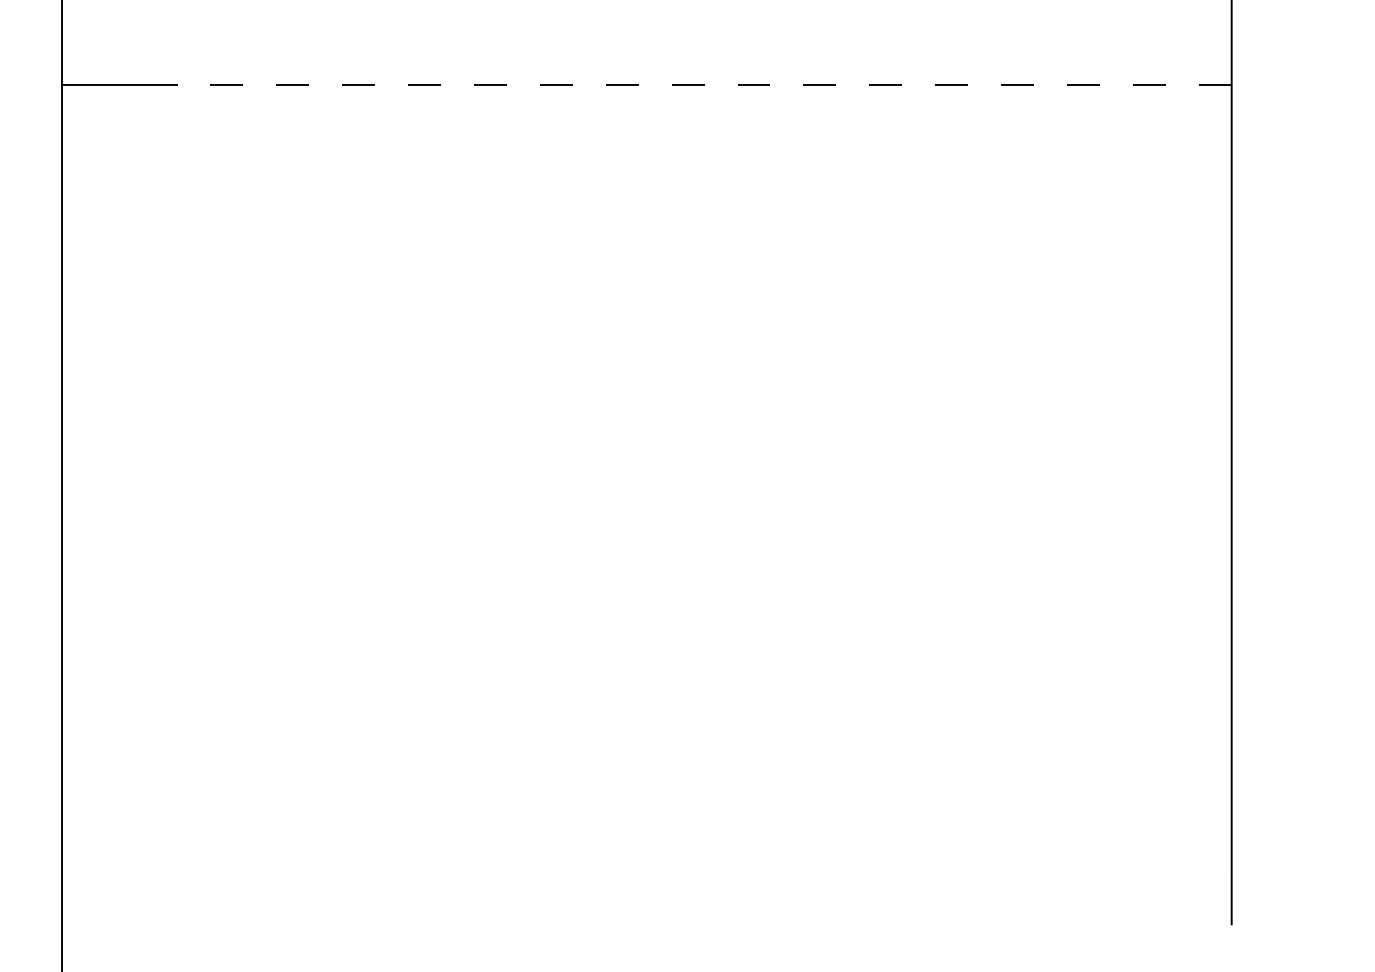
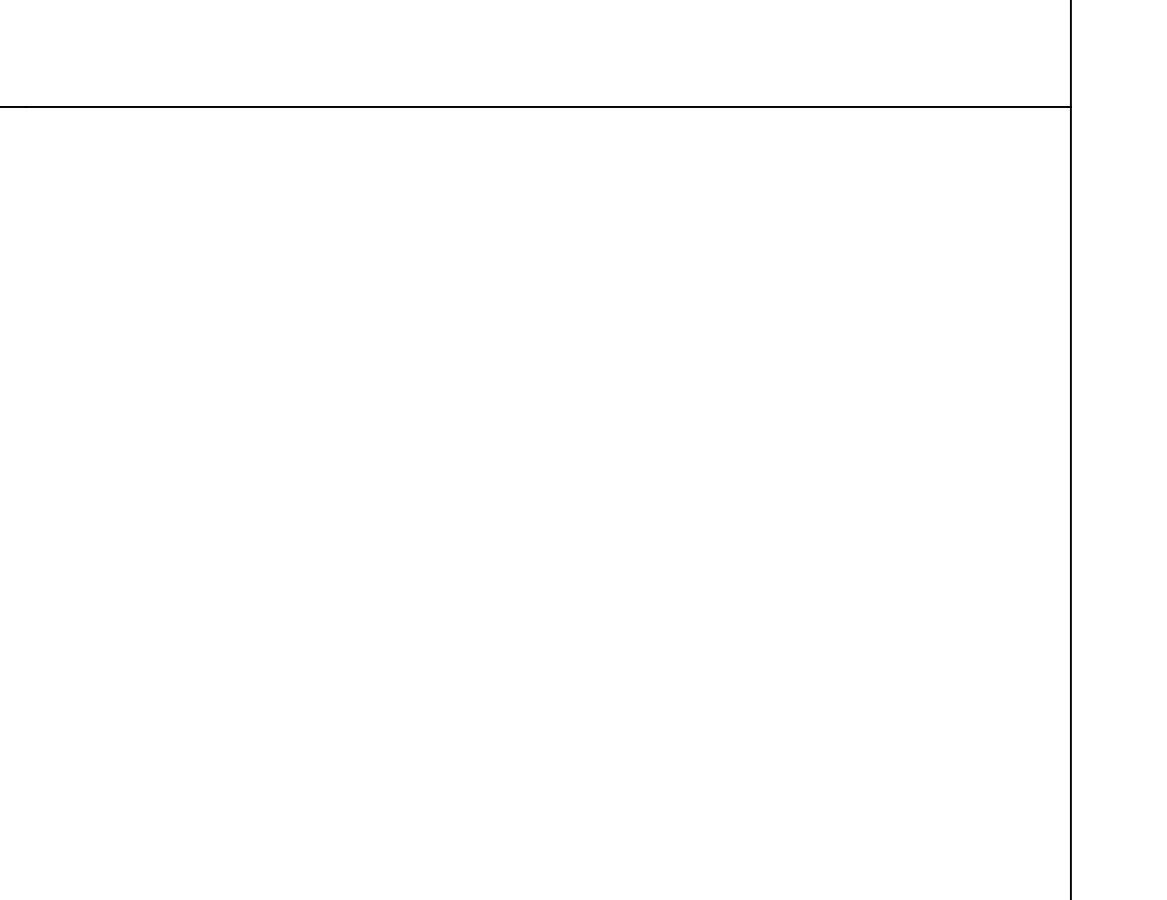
line: (688, 85) -> (548, 106), dashed -> solid

